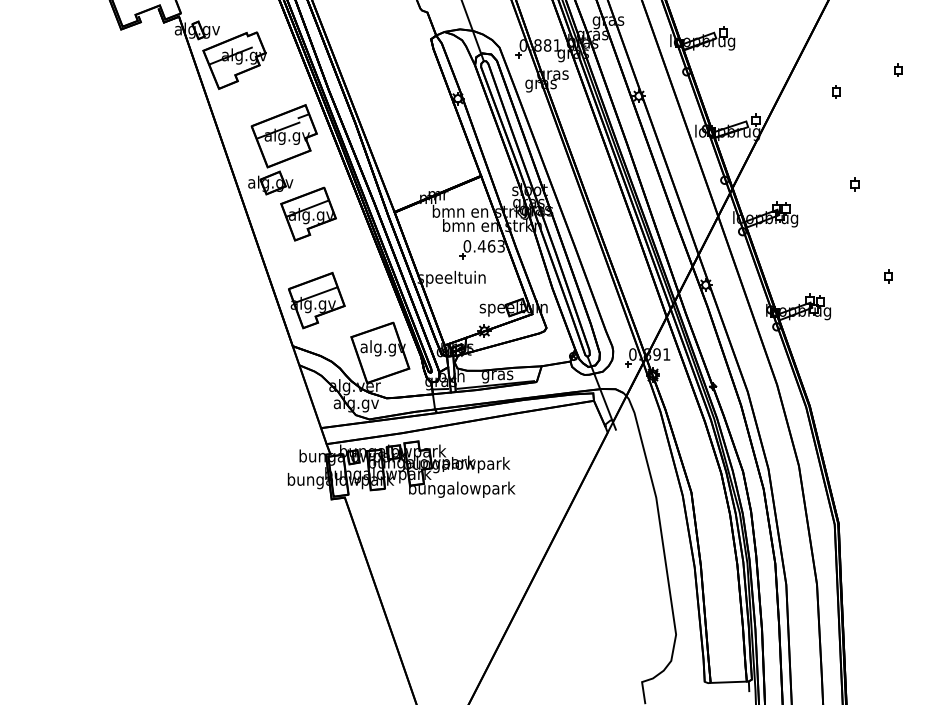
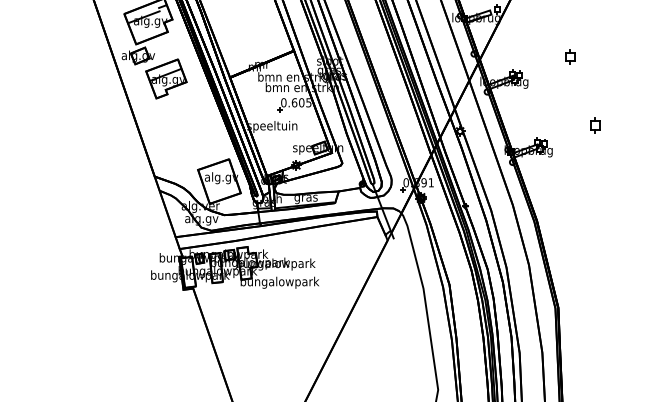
part: (854, 184) -> (570, 57), size x1.6
text: (490, 246) -> (300, 102), 0.463 -> 0.605
part: (888, 276) -> (595, 125), size x1.6
part: (316, 300) -> (172, 142), removed

